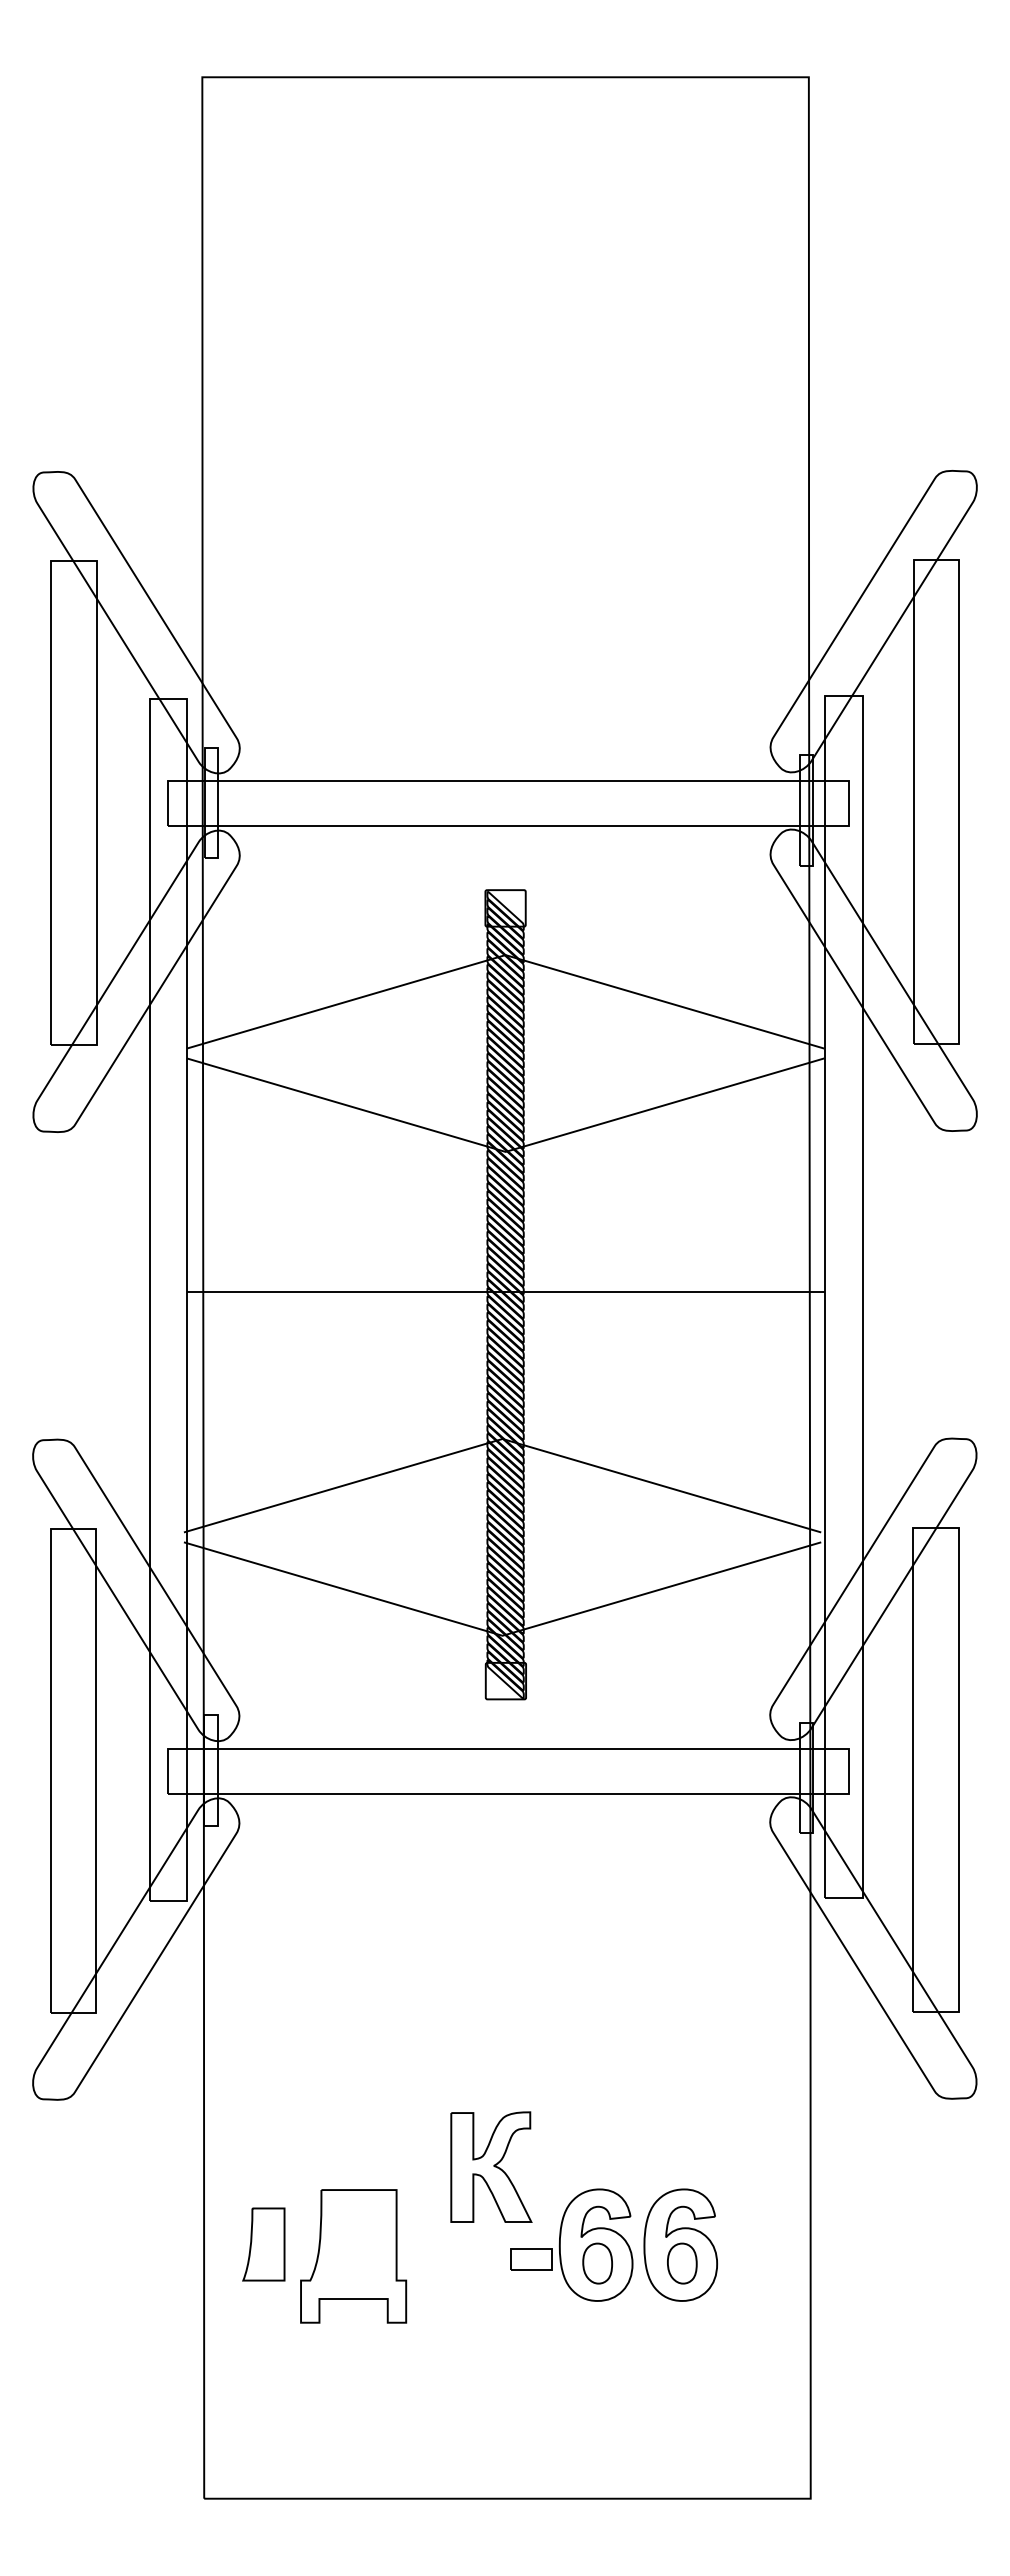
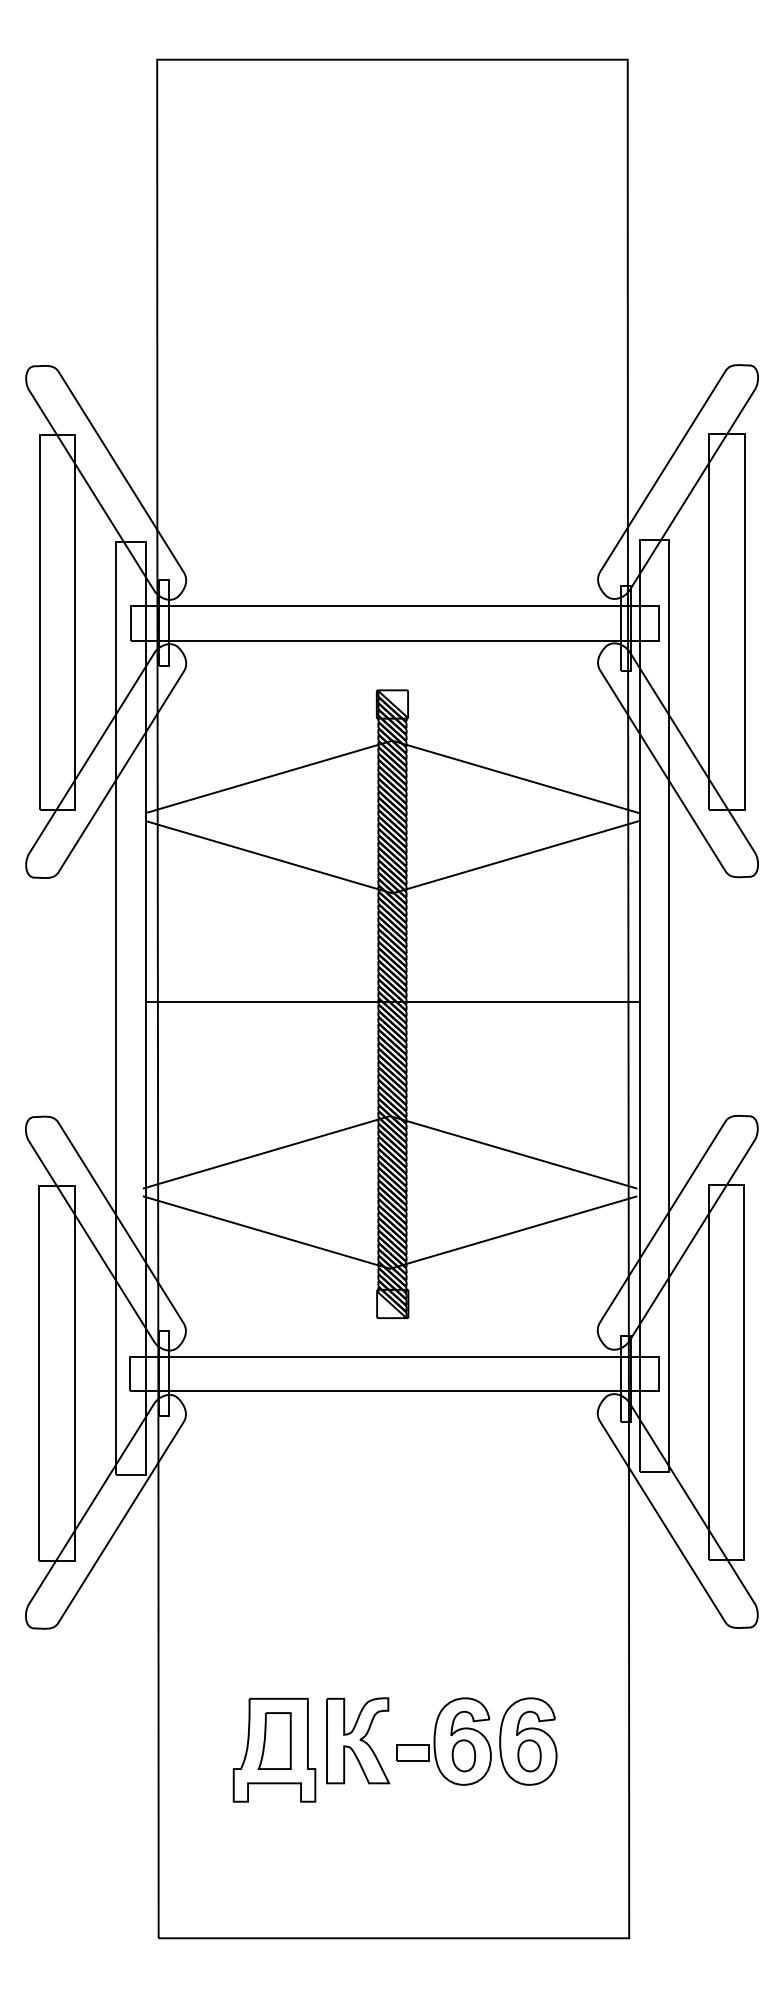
part: (491, 2166) -> (358, 1740), moved
part: (263, 2244) -> (274, 1741), moved

